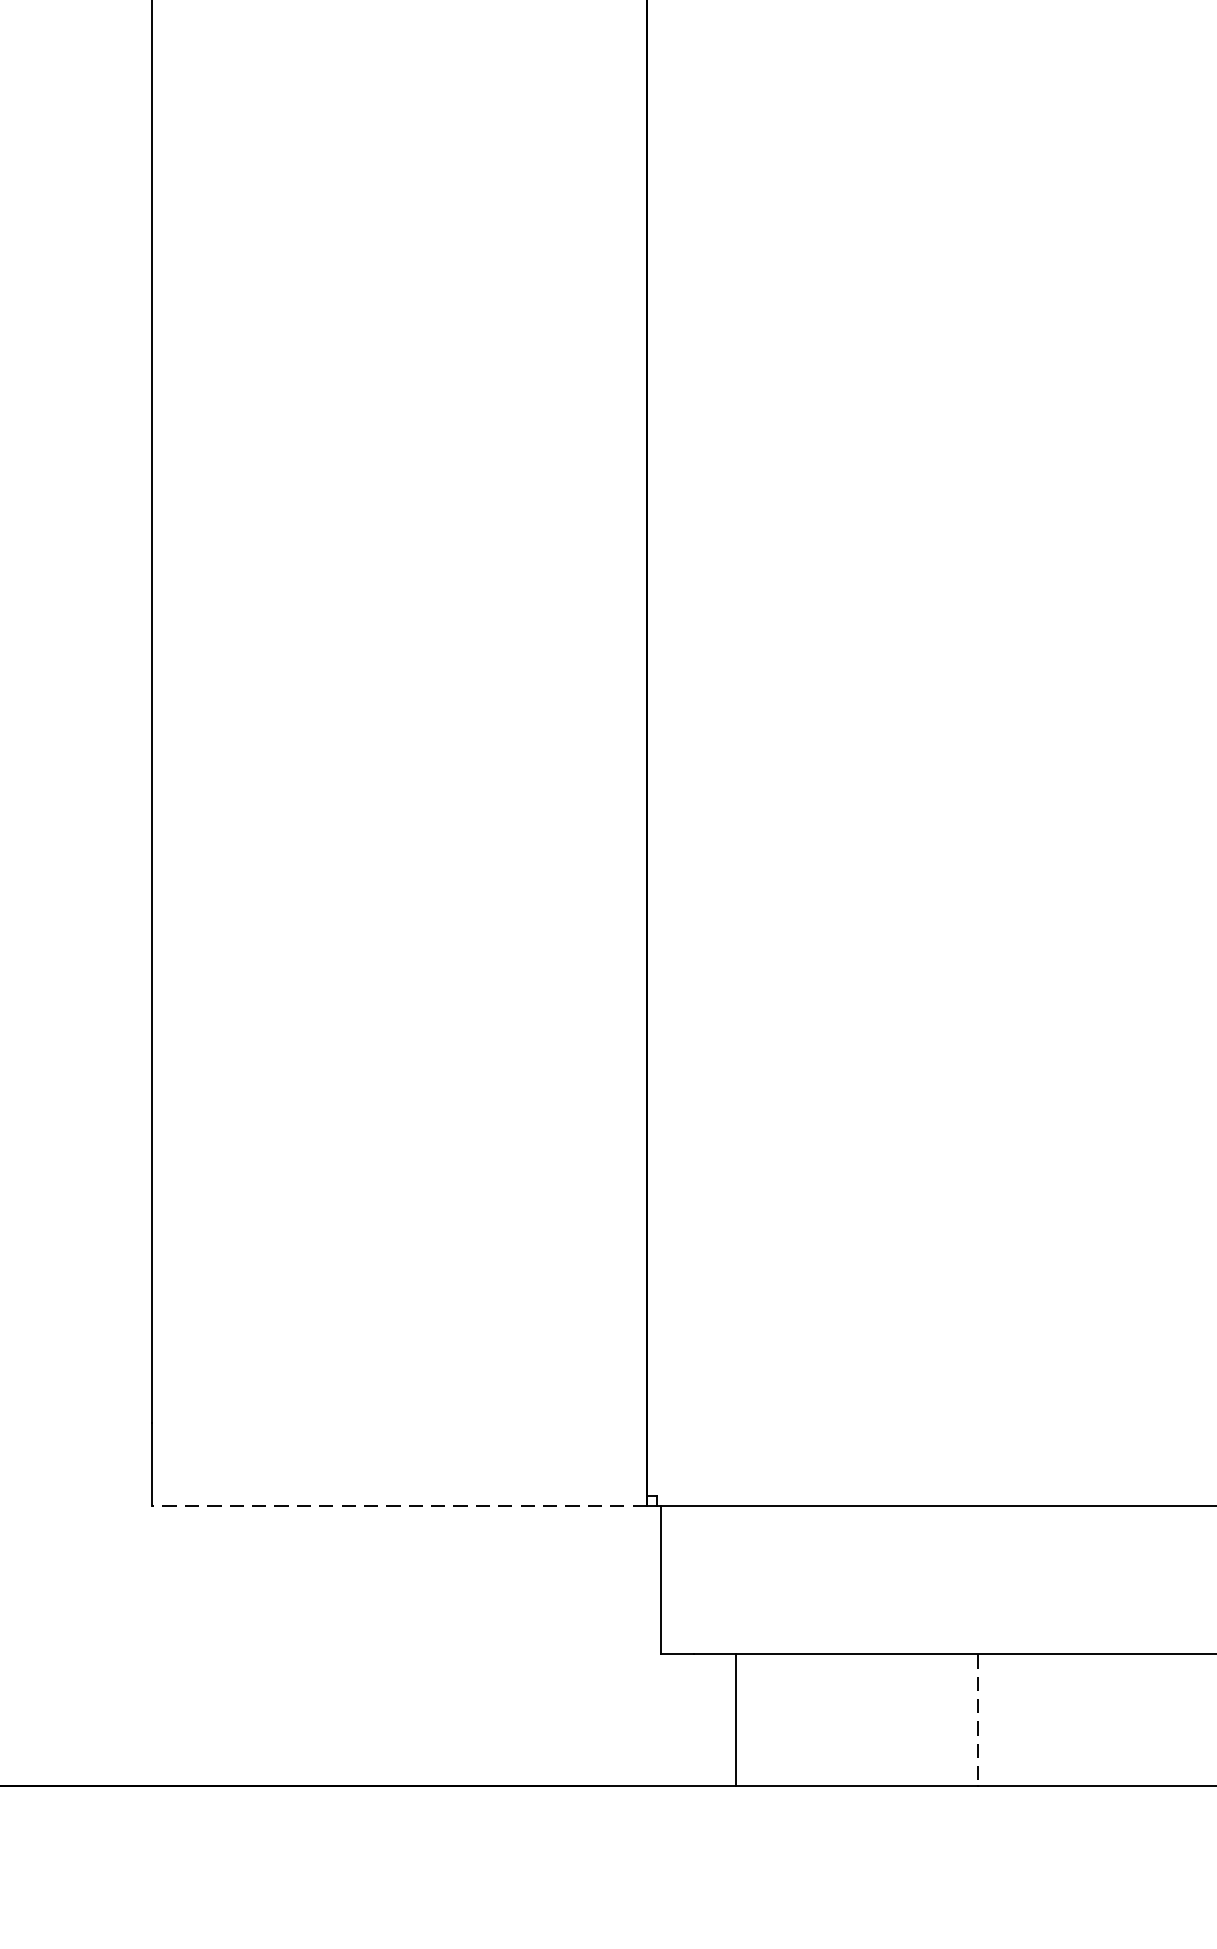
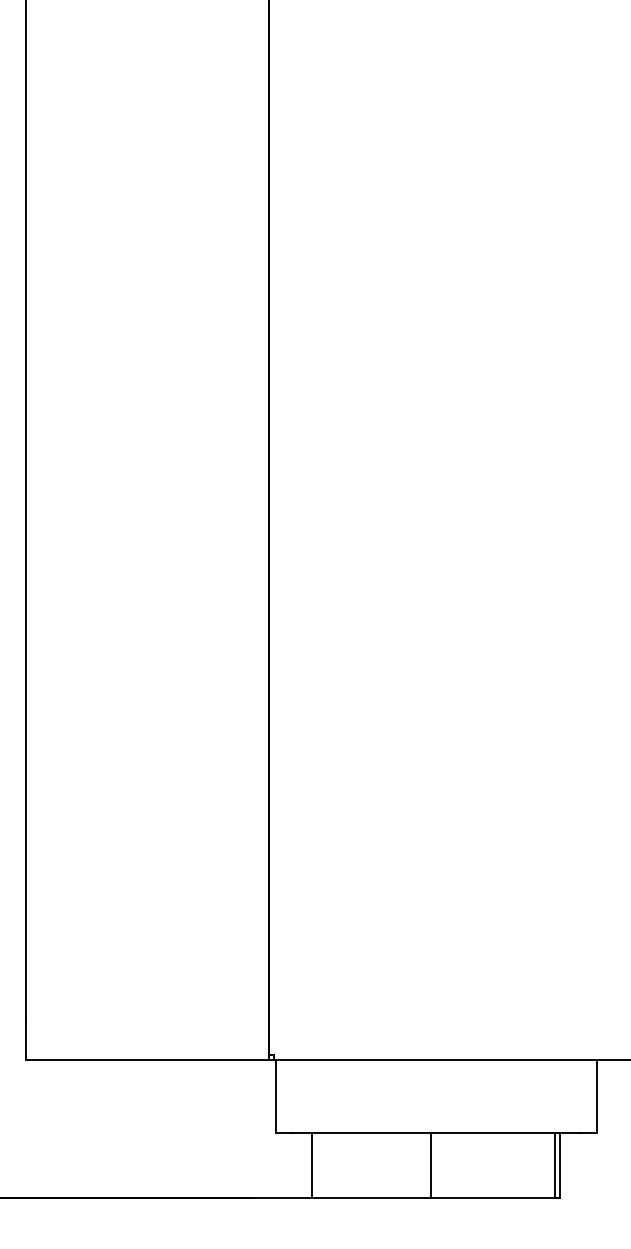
line: (399, 1505) -> (147, 1059), dashed -> solid
line: (977, 1720) -> (431, 1165), dashed -> solid

